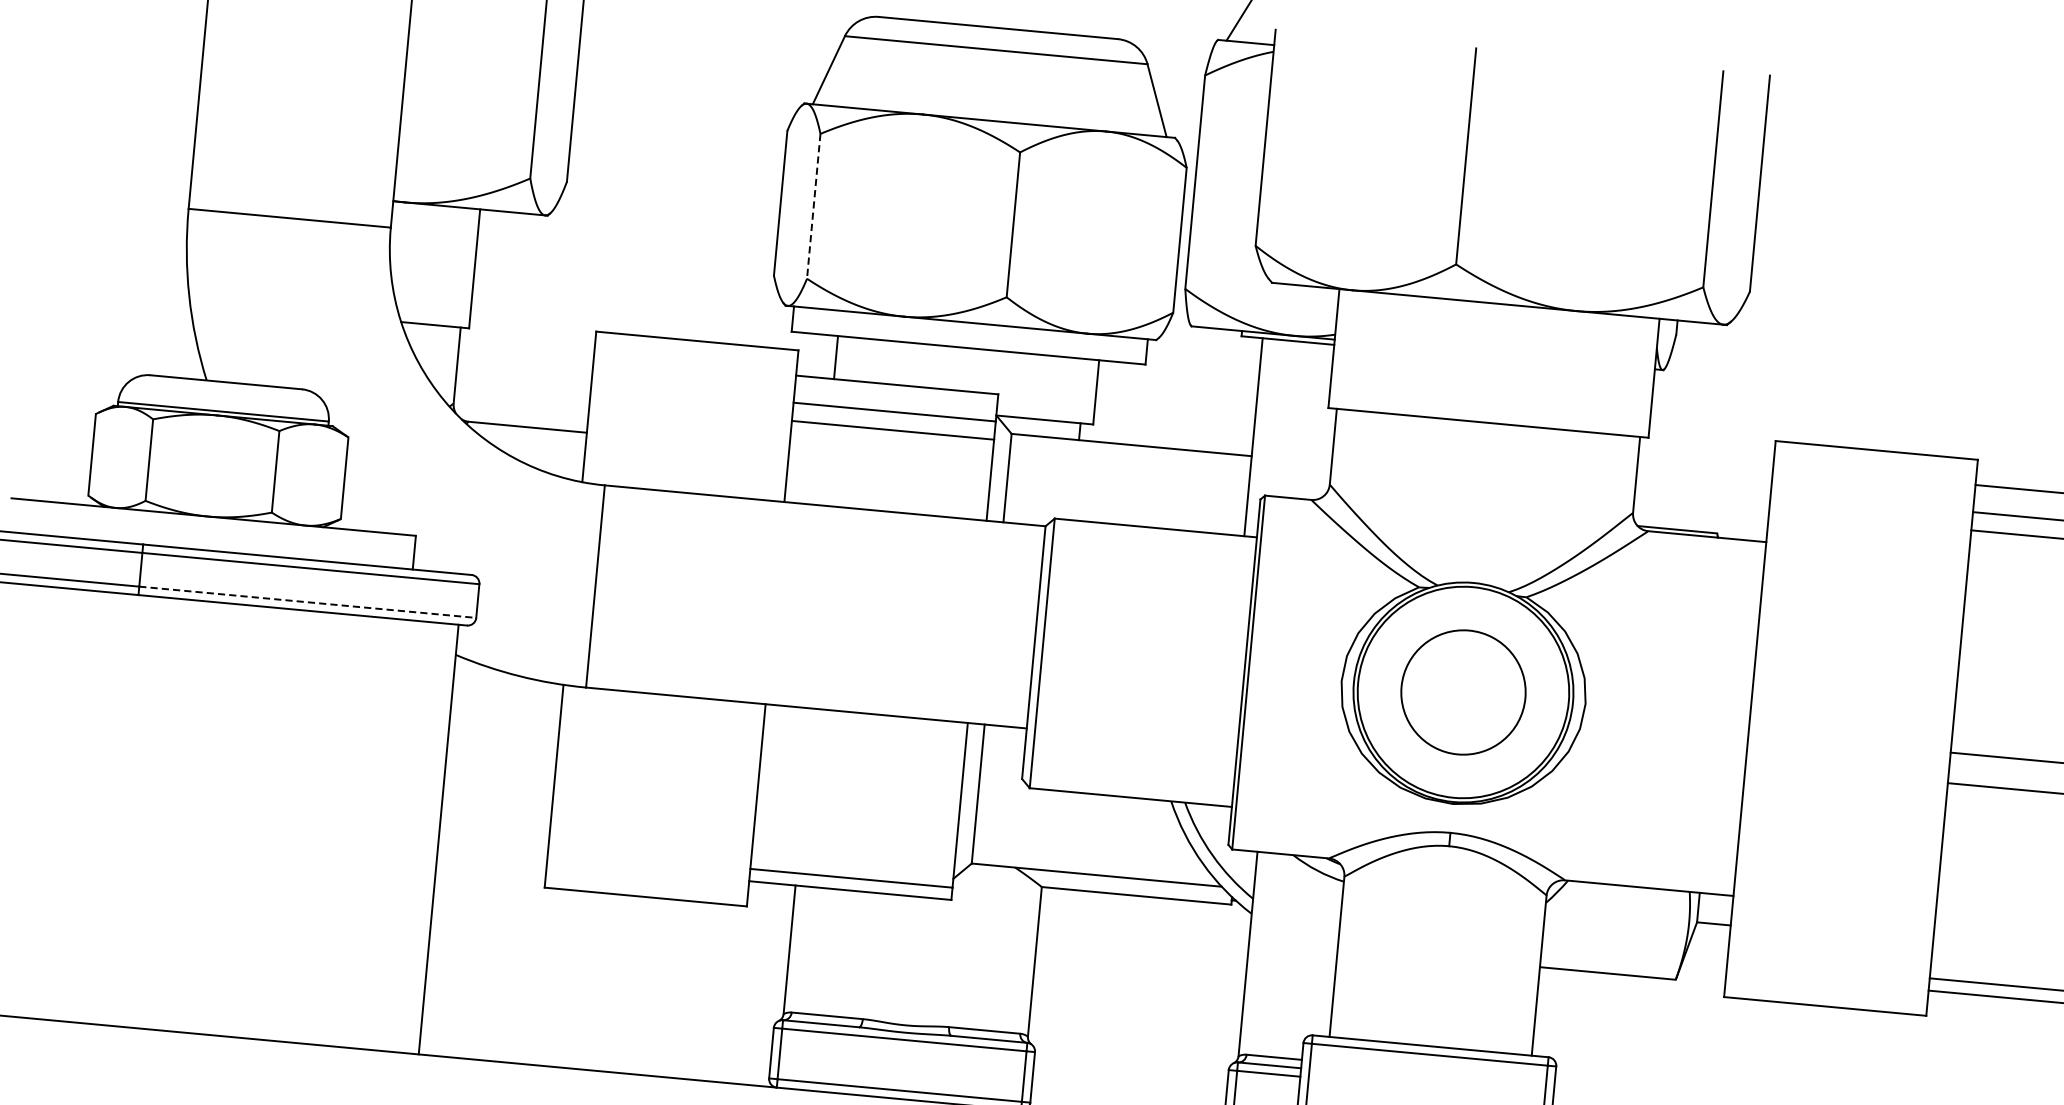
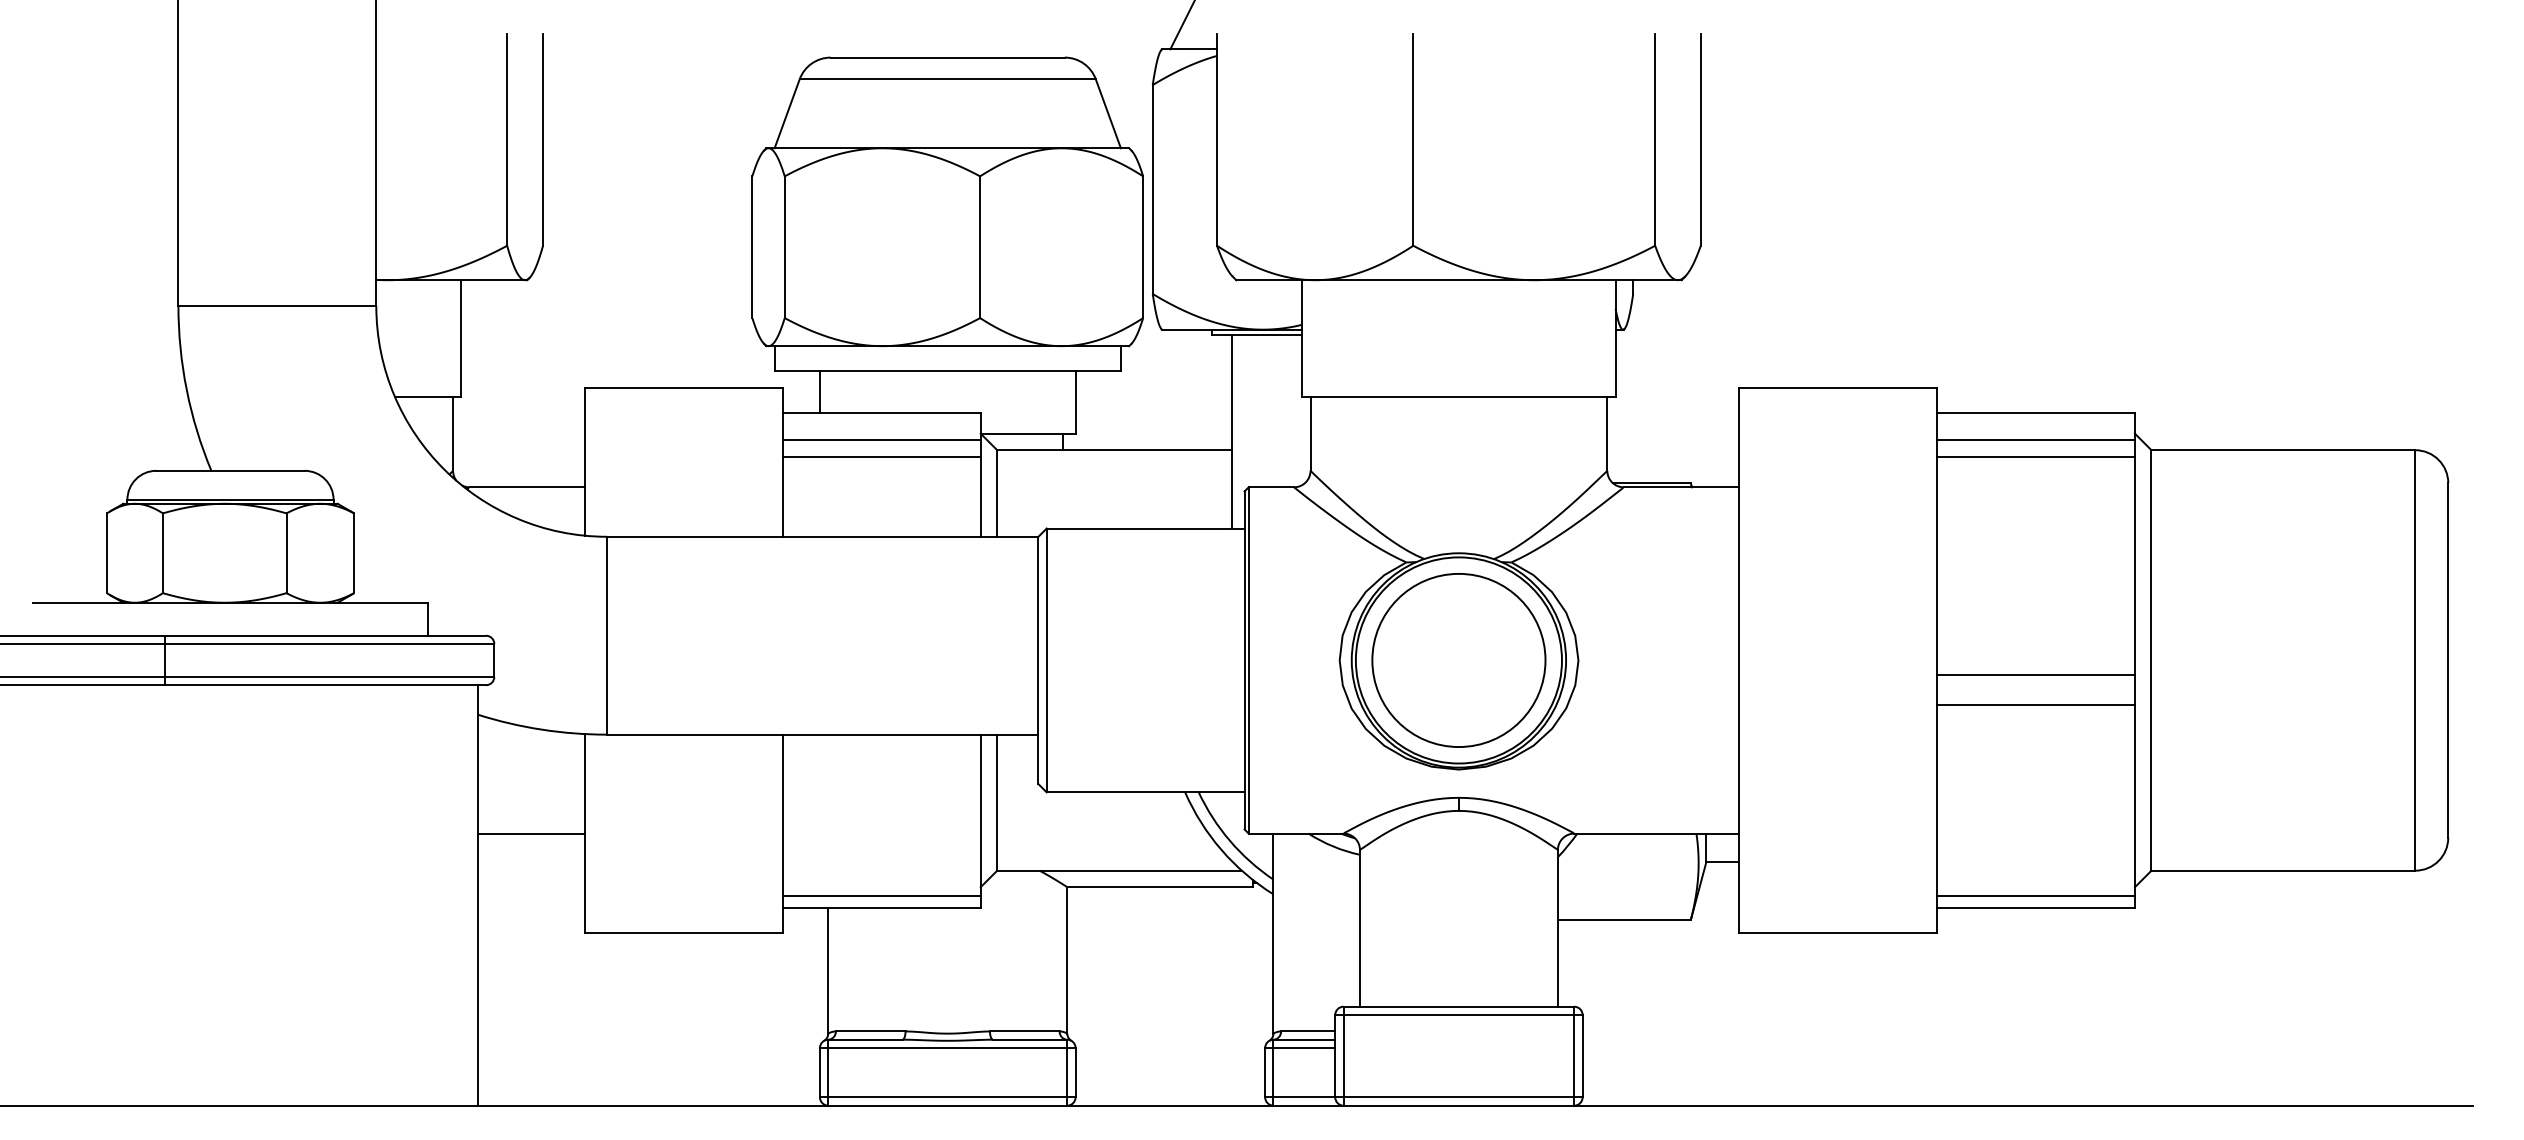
line: (813, 206) -> (784, 247), dashed -> solid
line: (307, 601) -> (329, 676), dashed -> solid
circle: (1463, 692) -> (1458, 660), size x1.43
line: (499, 781) -> (531, 833), added

